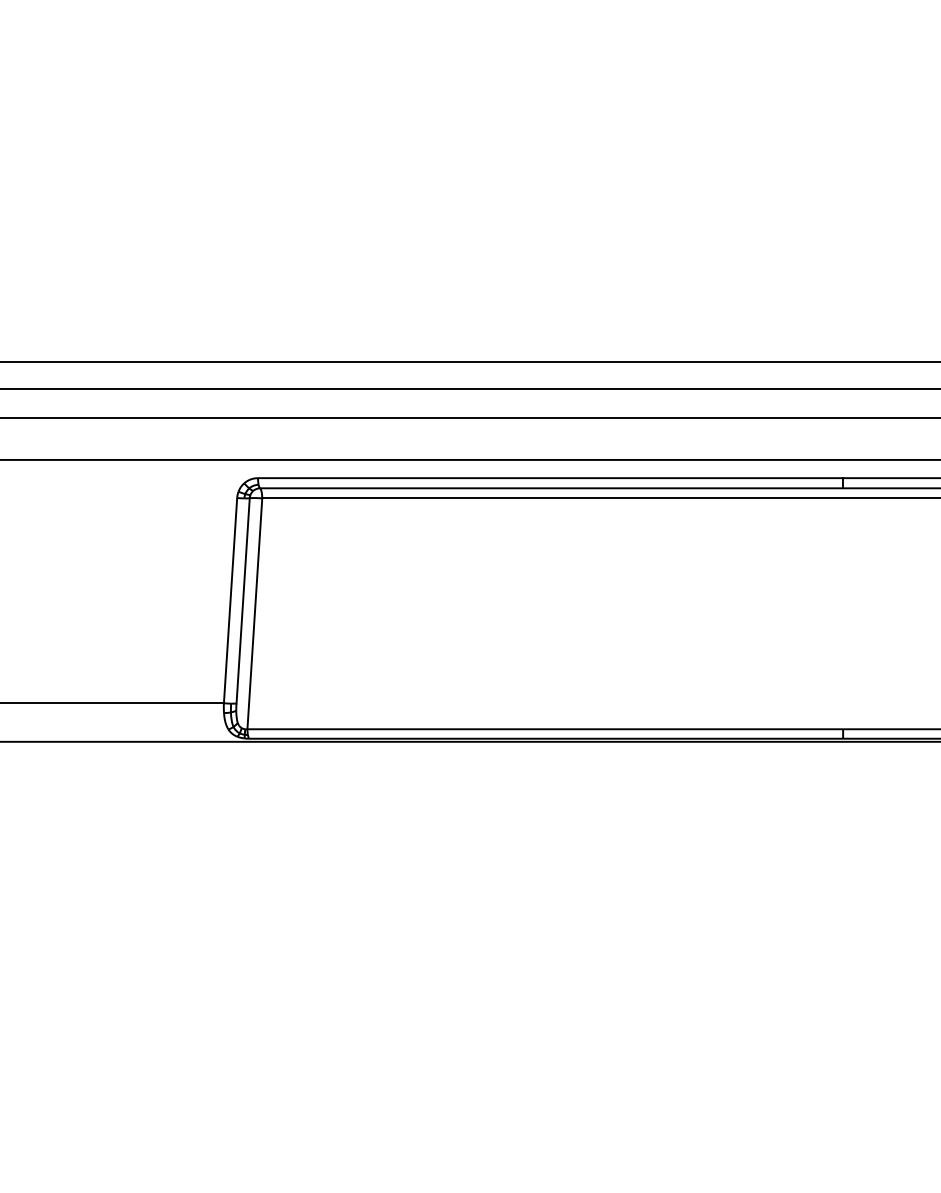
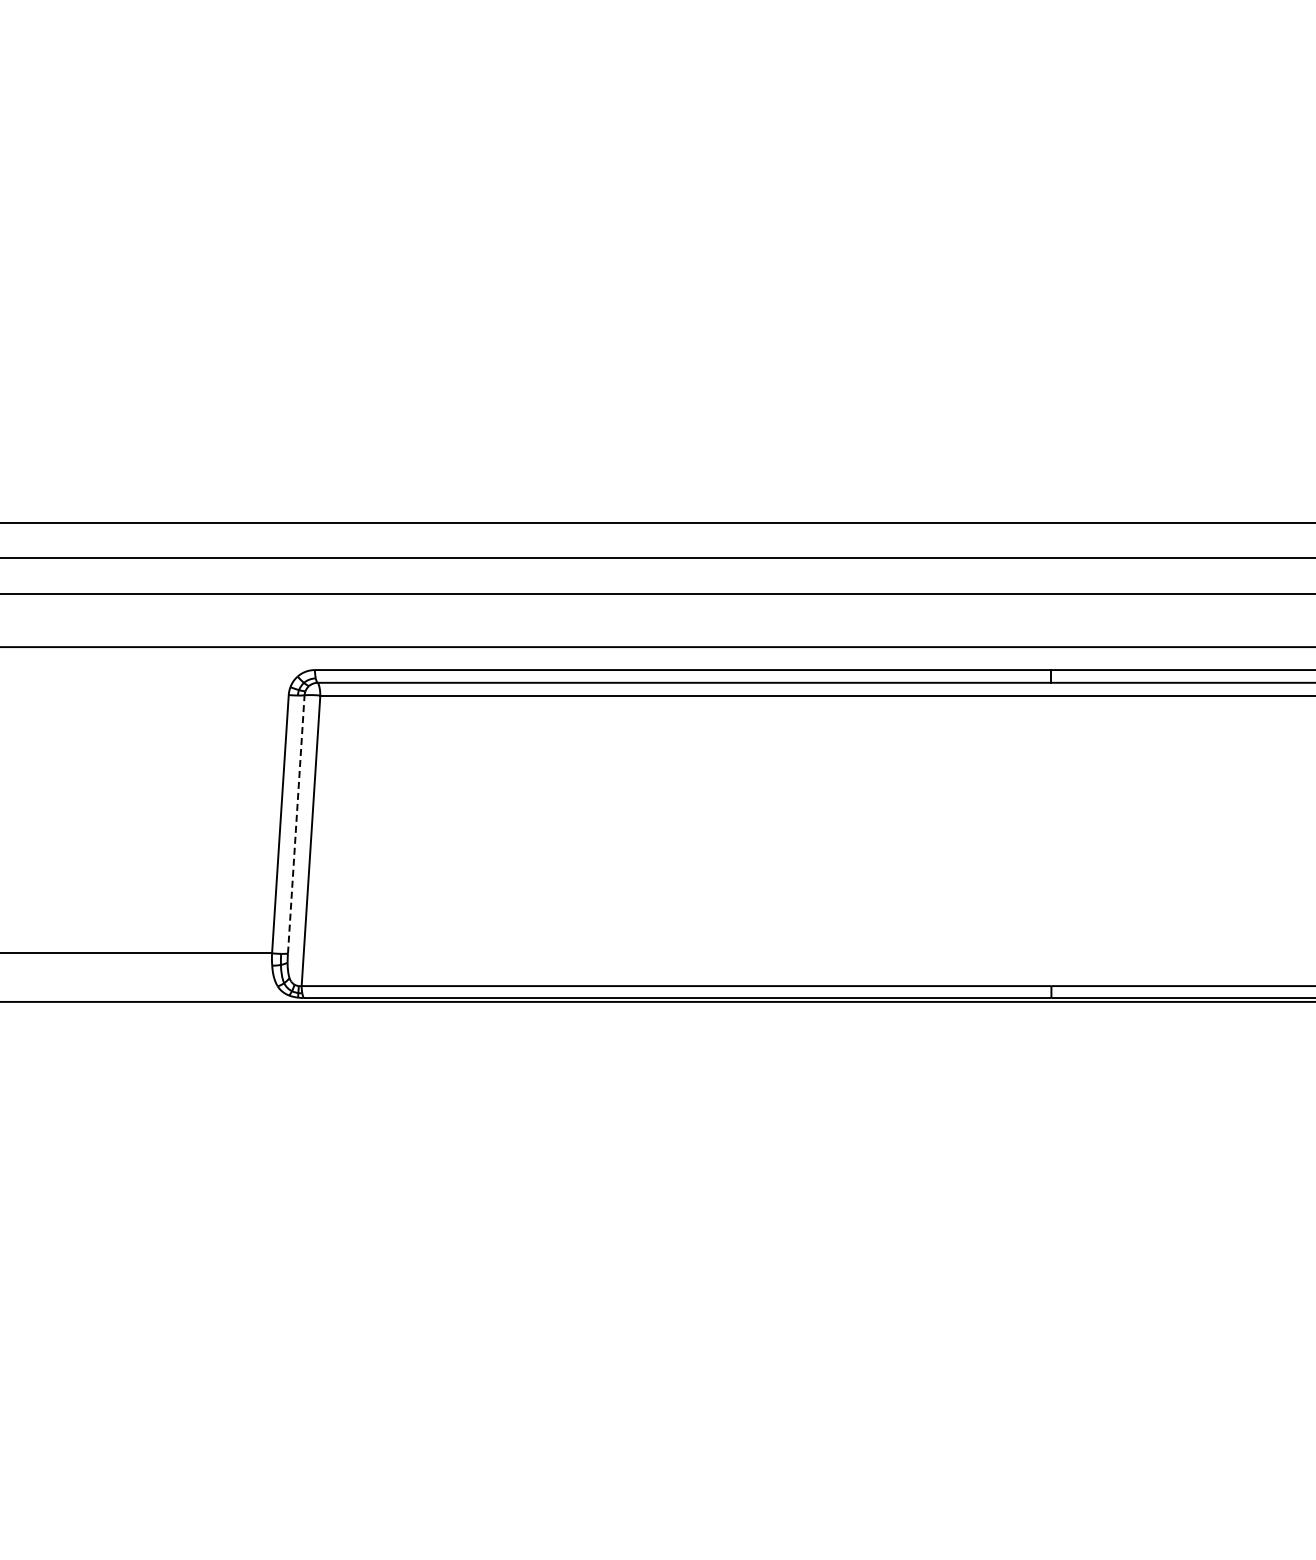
line: (243, 600) -> (296, 823), solid -> dashed

